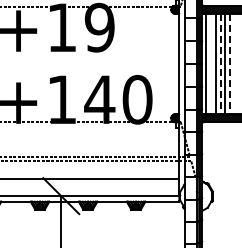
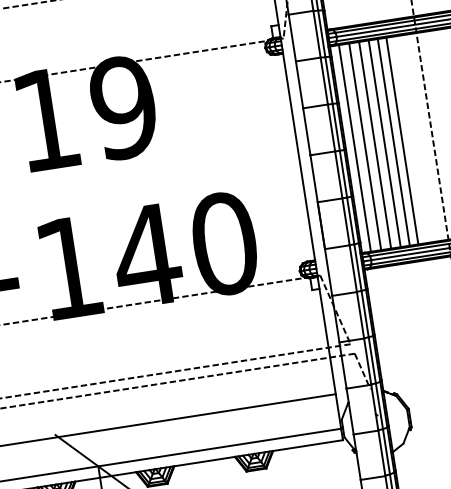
line: (211, 63) -> (365, 145), added
line: (220, 64) -> (383, 144), dashed -> solid
line: (229, 64) -> (402, 142), dashed -> solid

